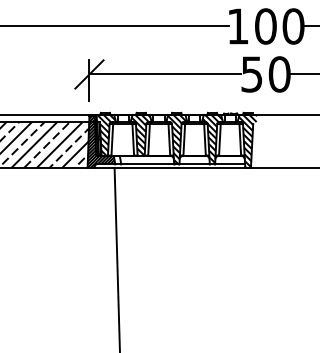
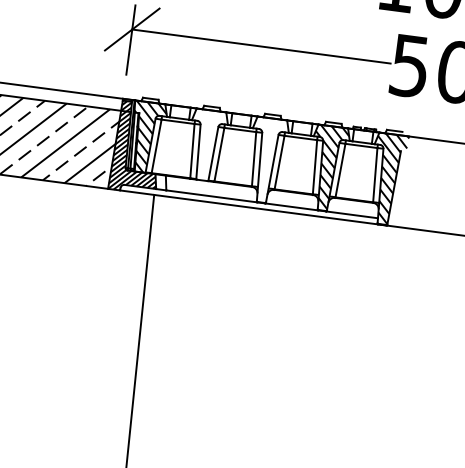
hatch: (140, 135) -> (205, 145), removed
hatch: (176, 139) -> (266, 160), removed

